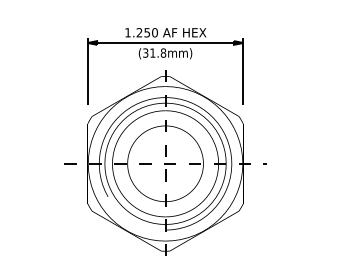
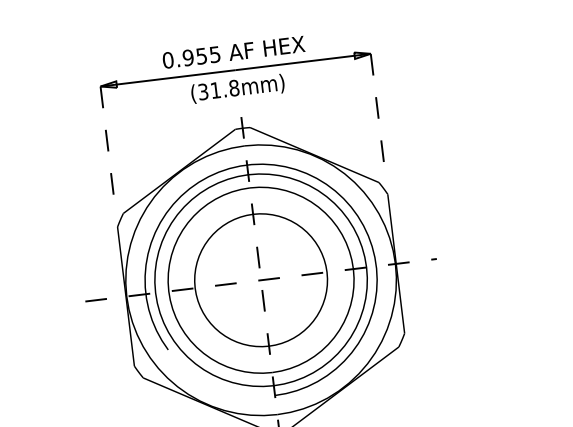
text: (141, 32) -> (191, 56), 1.250 -> 0.955
line: (87, 71) -> (105, 136), solid -> dashed
line: (243, 71) -> (377, 103), solid -> dashed

